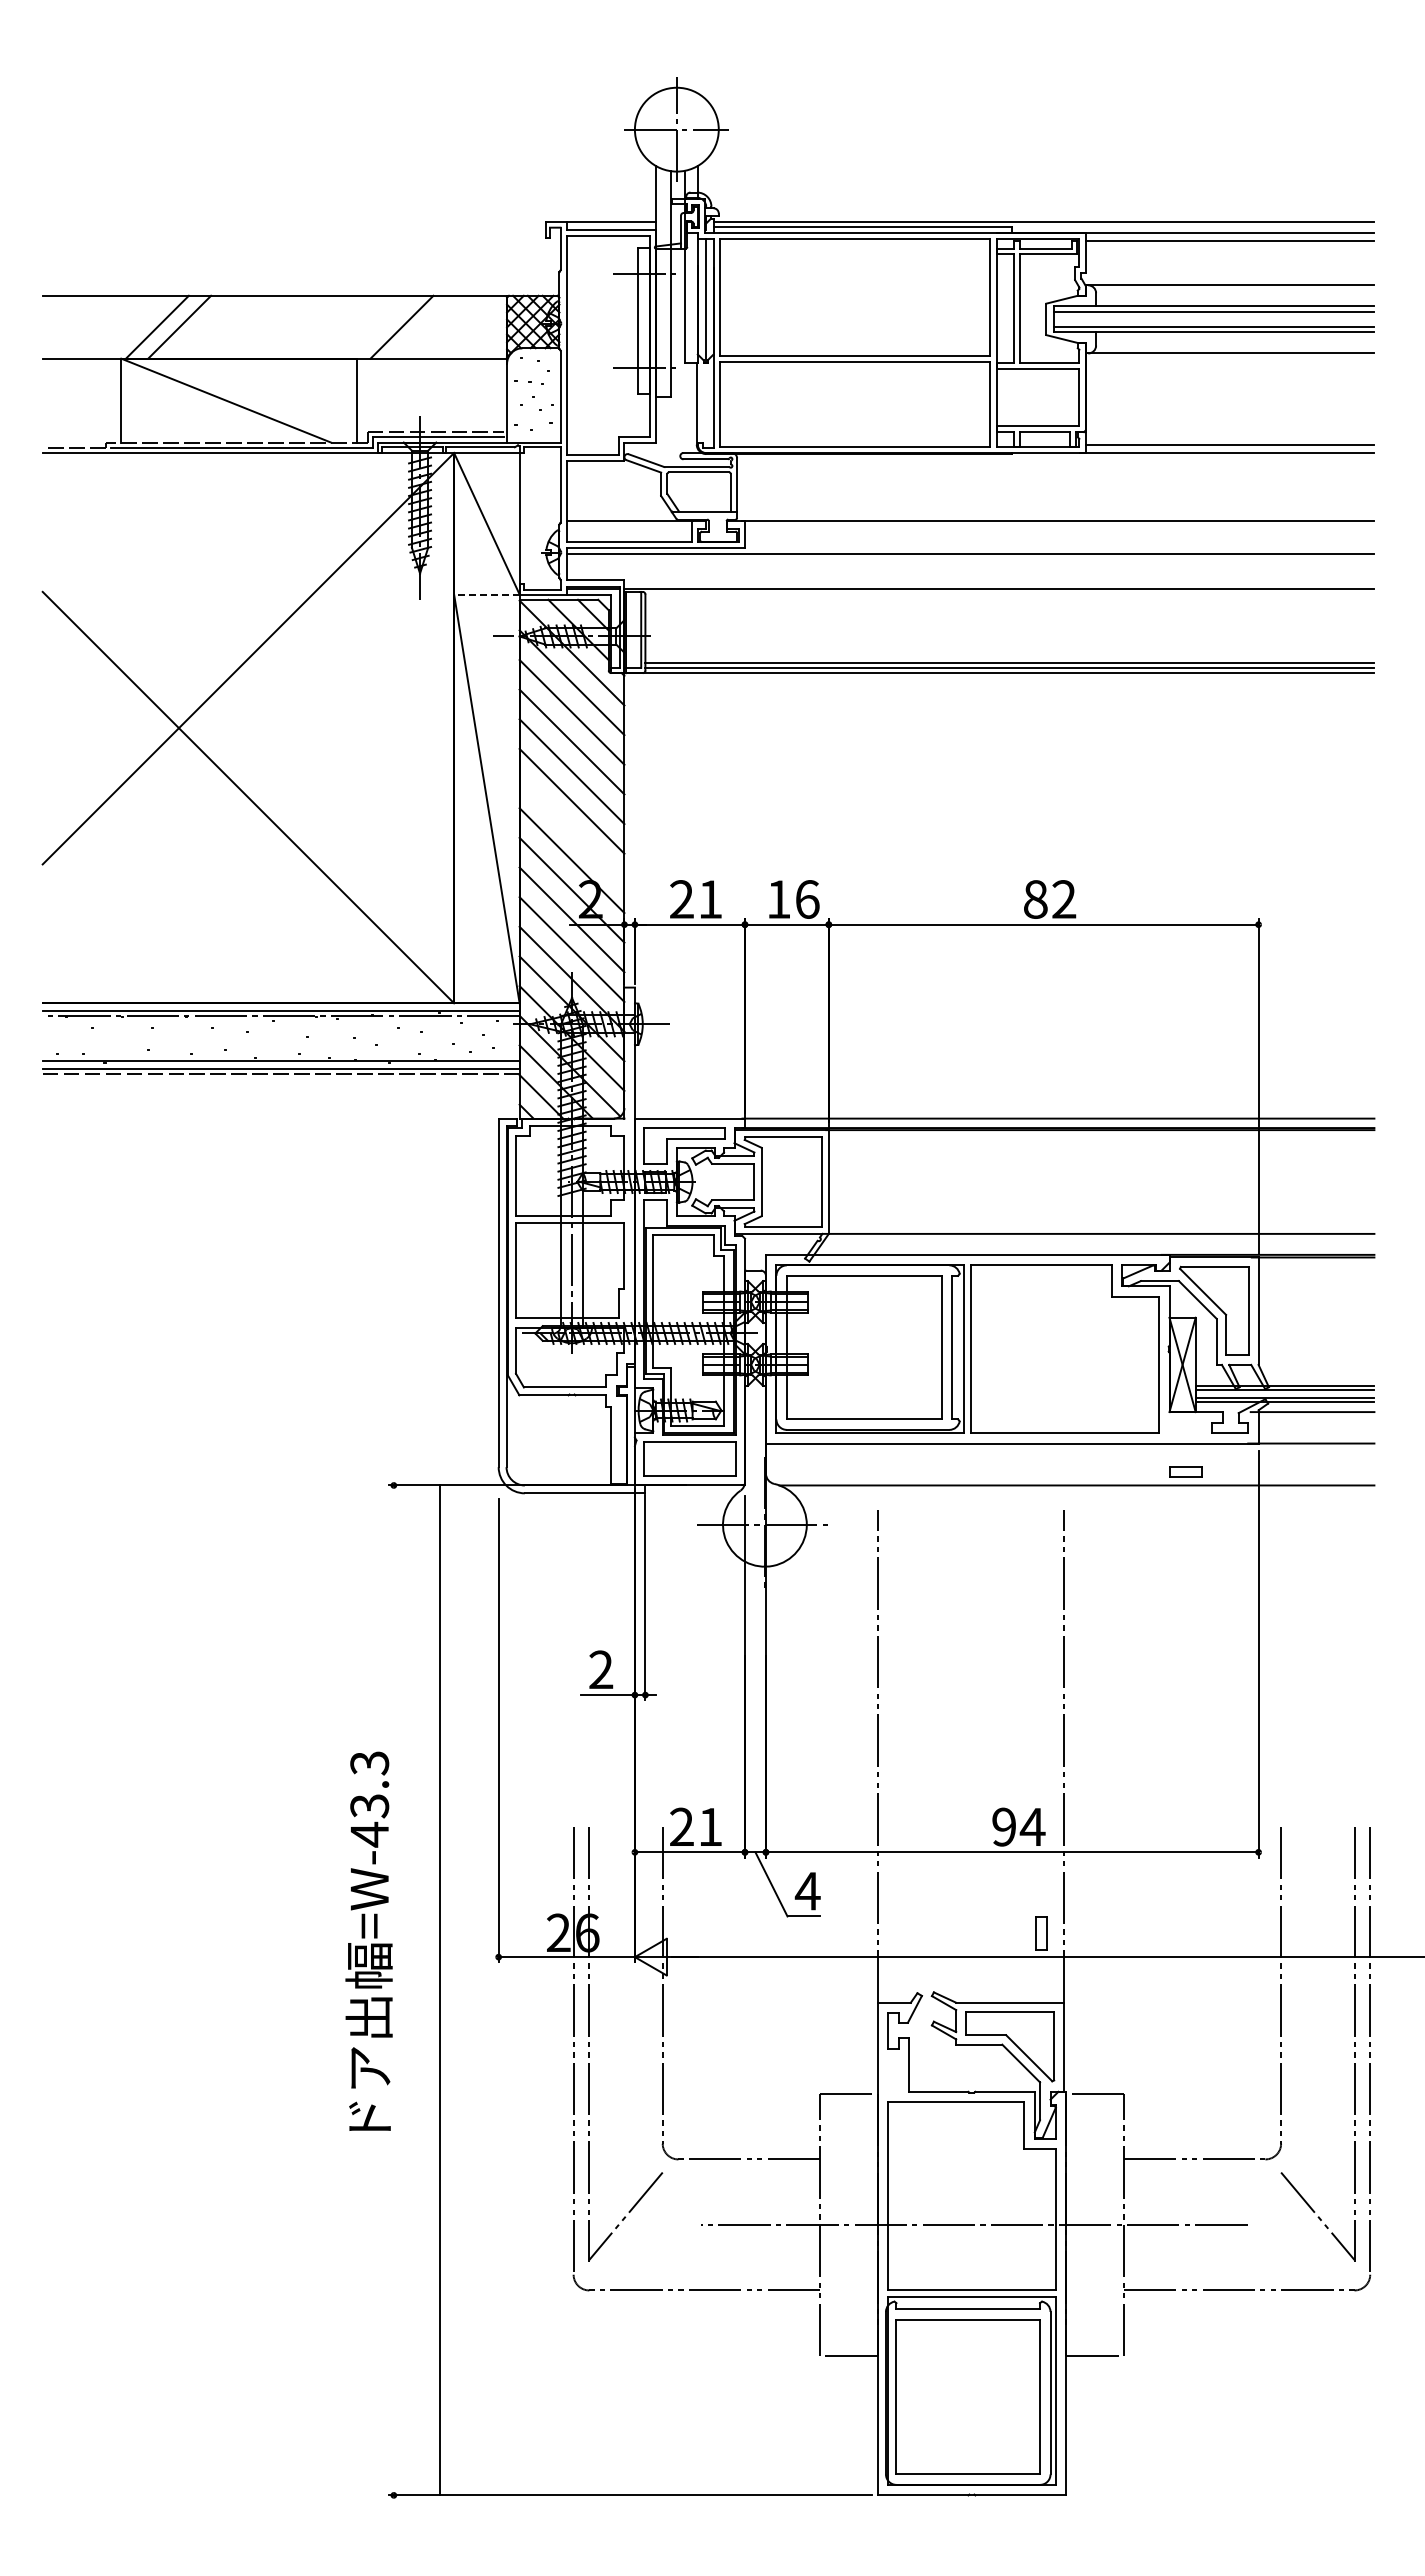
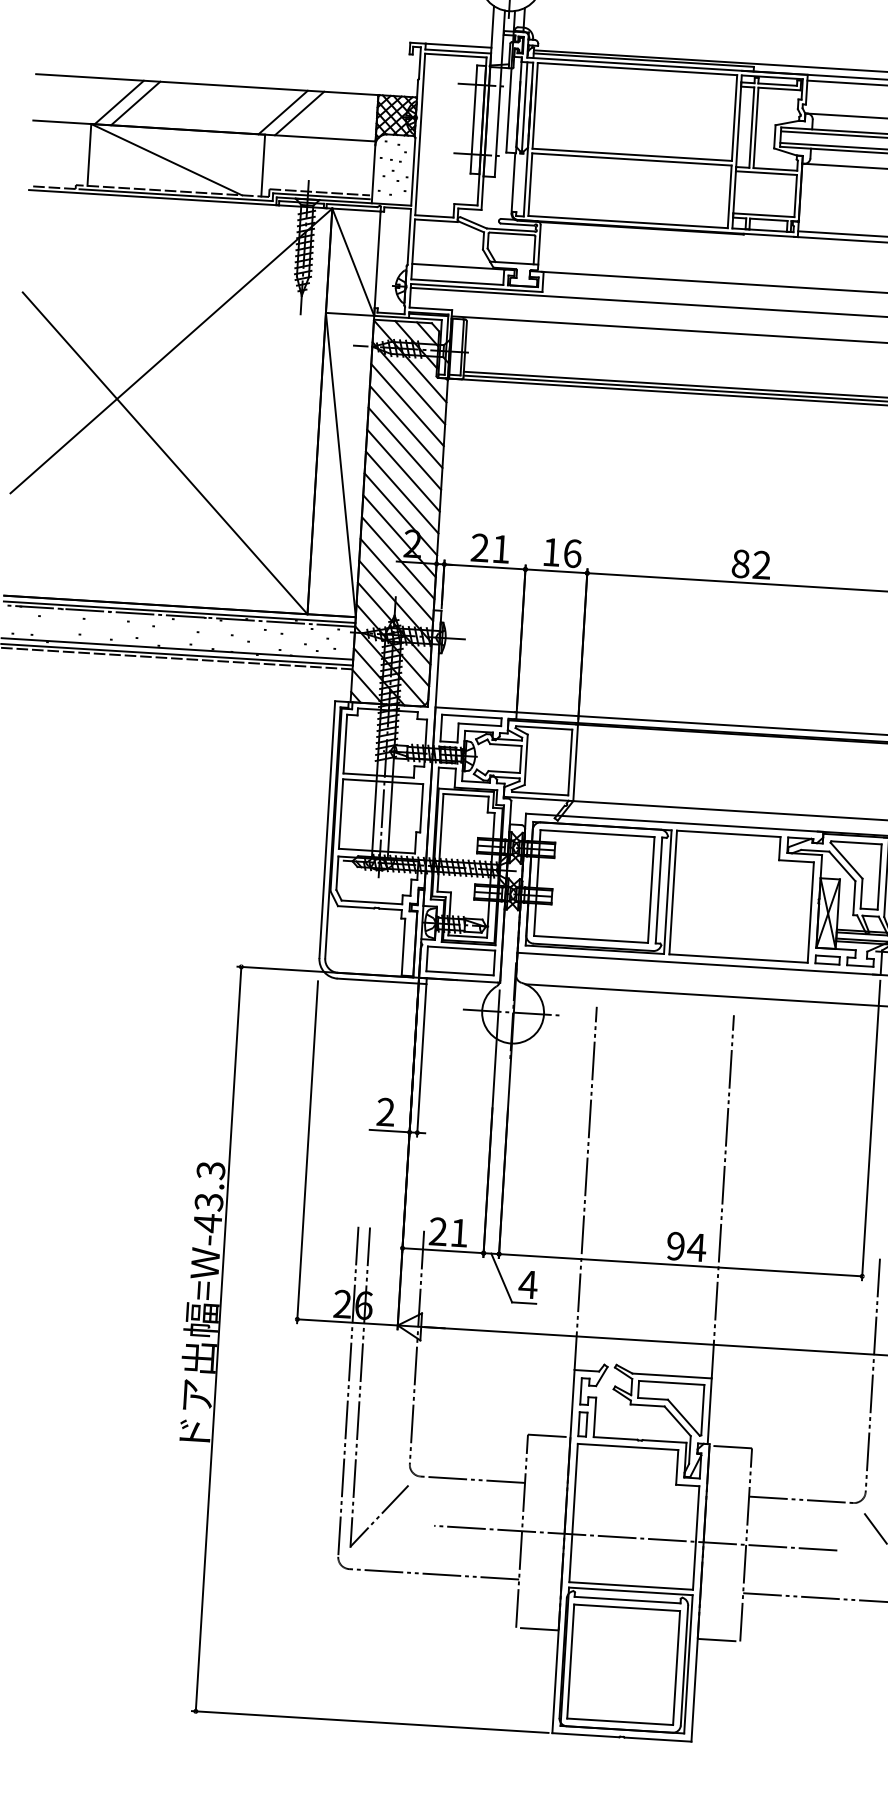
line: (379, 326) -> (283, 111), added
line: (486, 594) -> (349, 314), dashed -> solid
line: (571, 830) -> (401, 492), added
part: (1185, 1471) -> (827, 959), moved
part: (1041, 1933) -> (583, 1424), moved
line: (439, 1990) -> (218, 1339), moved

